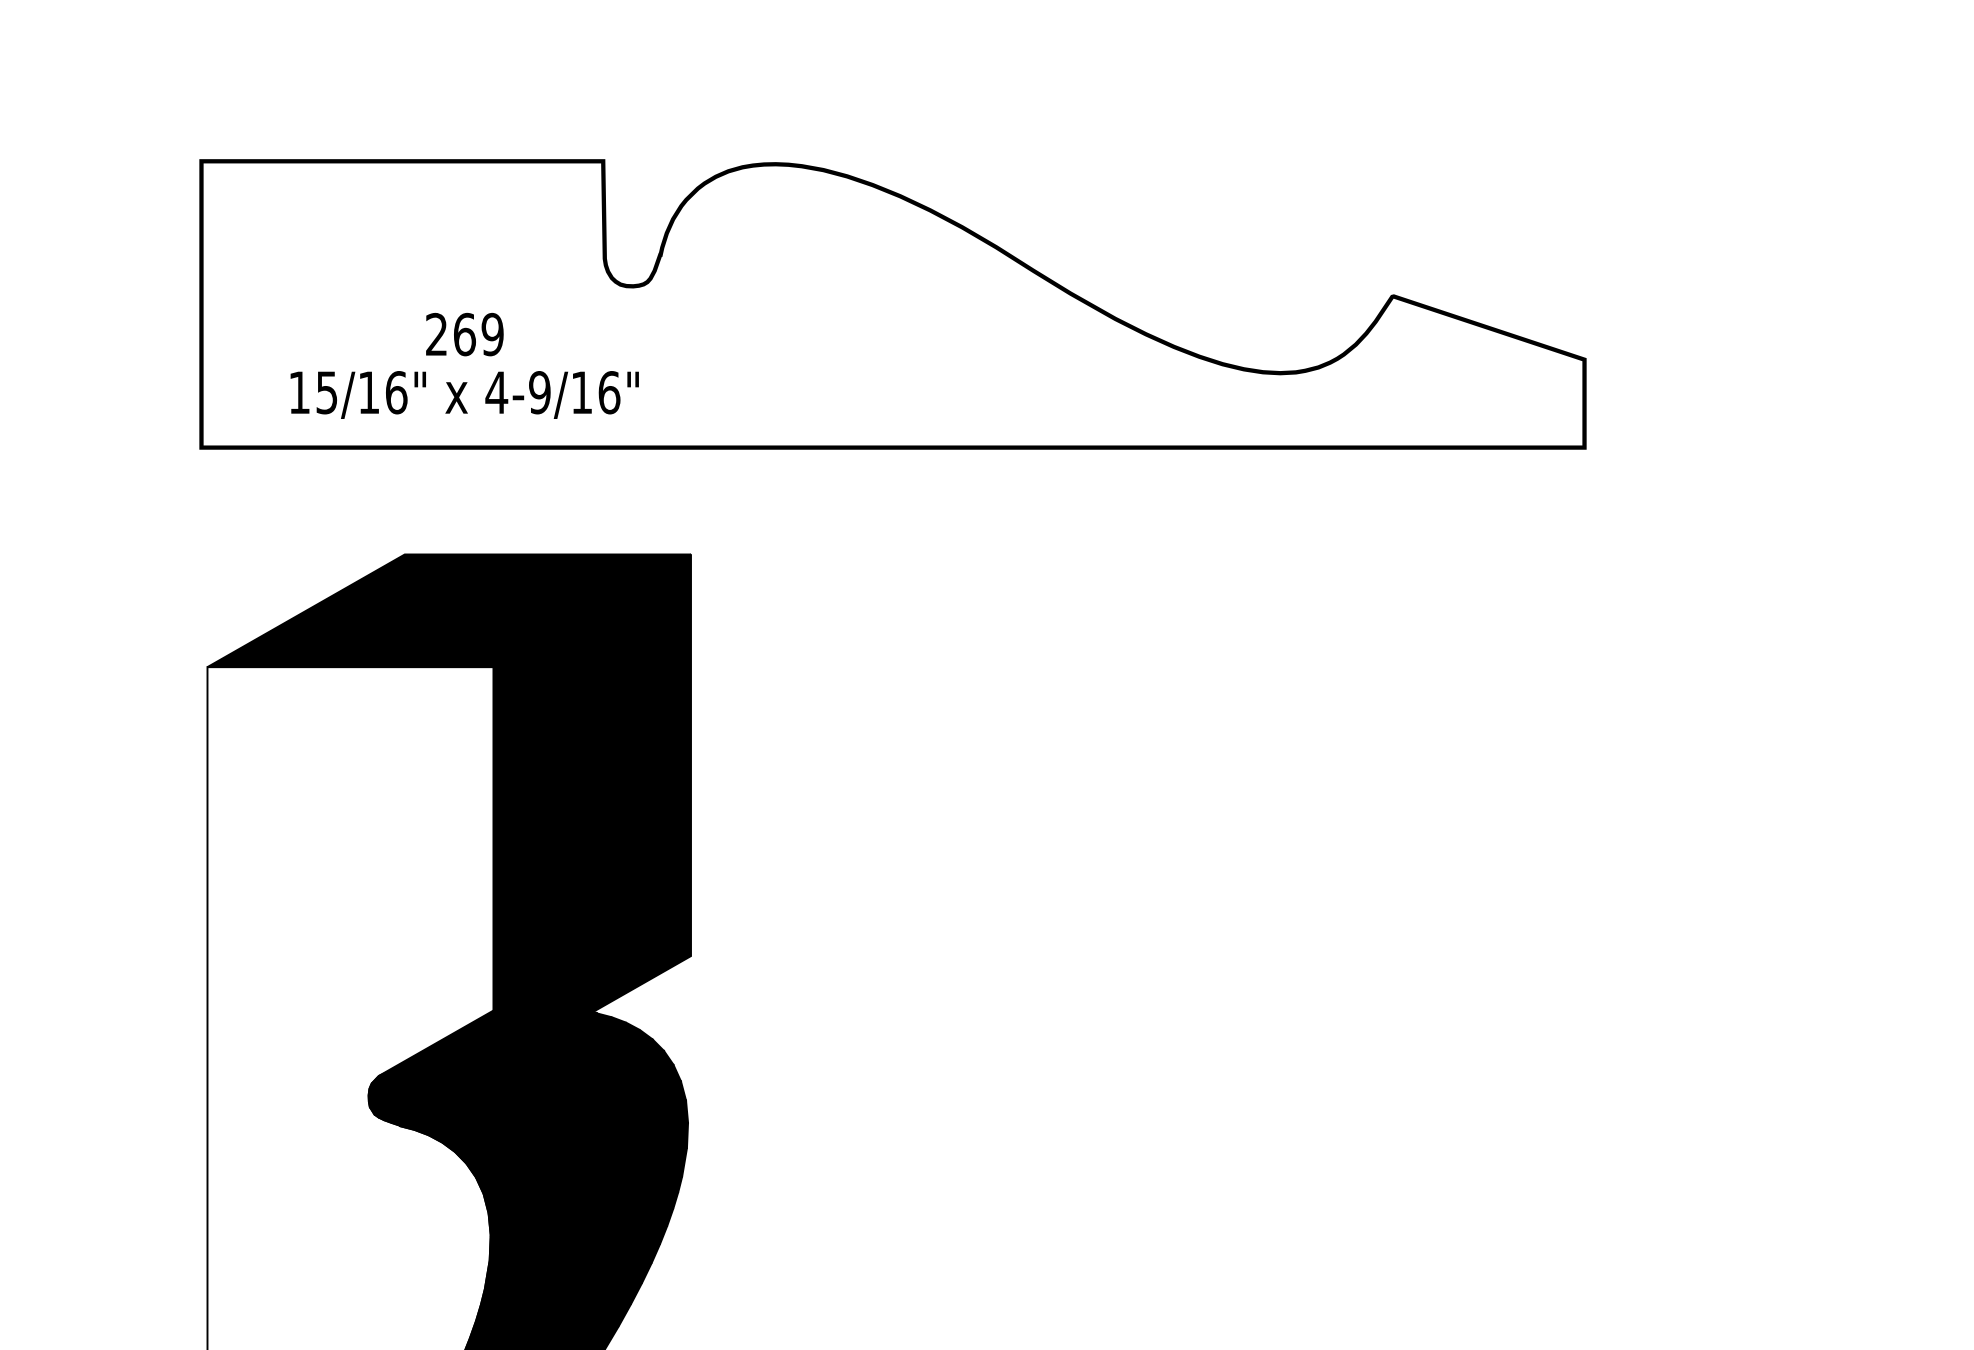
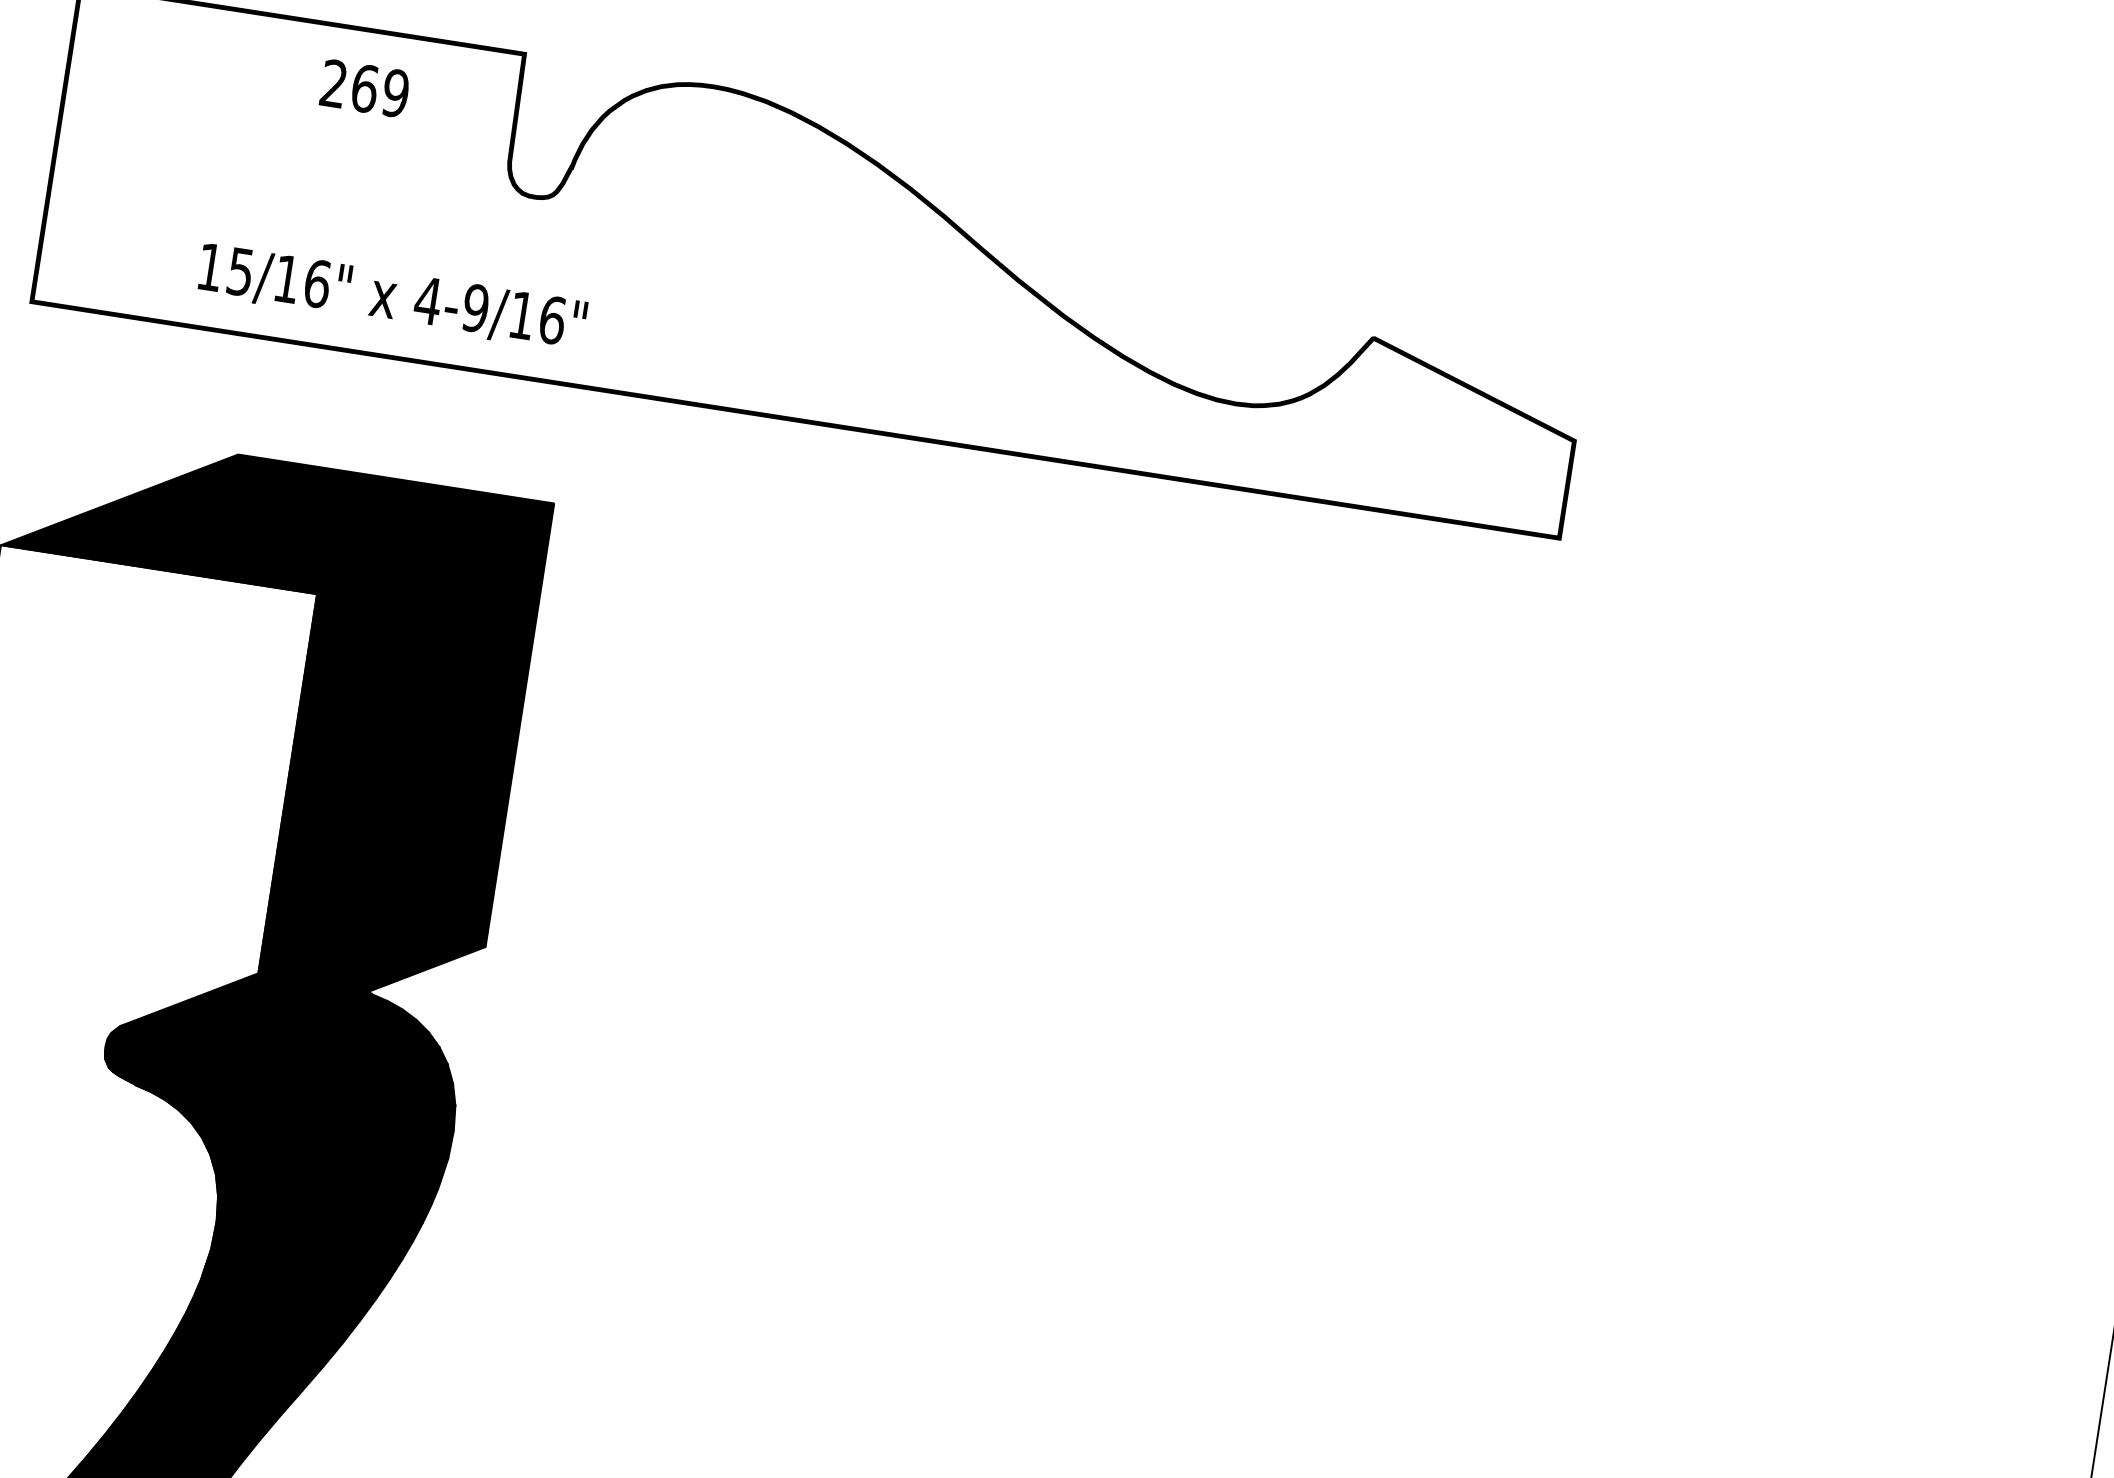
text: (464, 334) -> (364, 88), moved
text: (464, 394) -> (392, 297), moved

